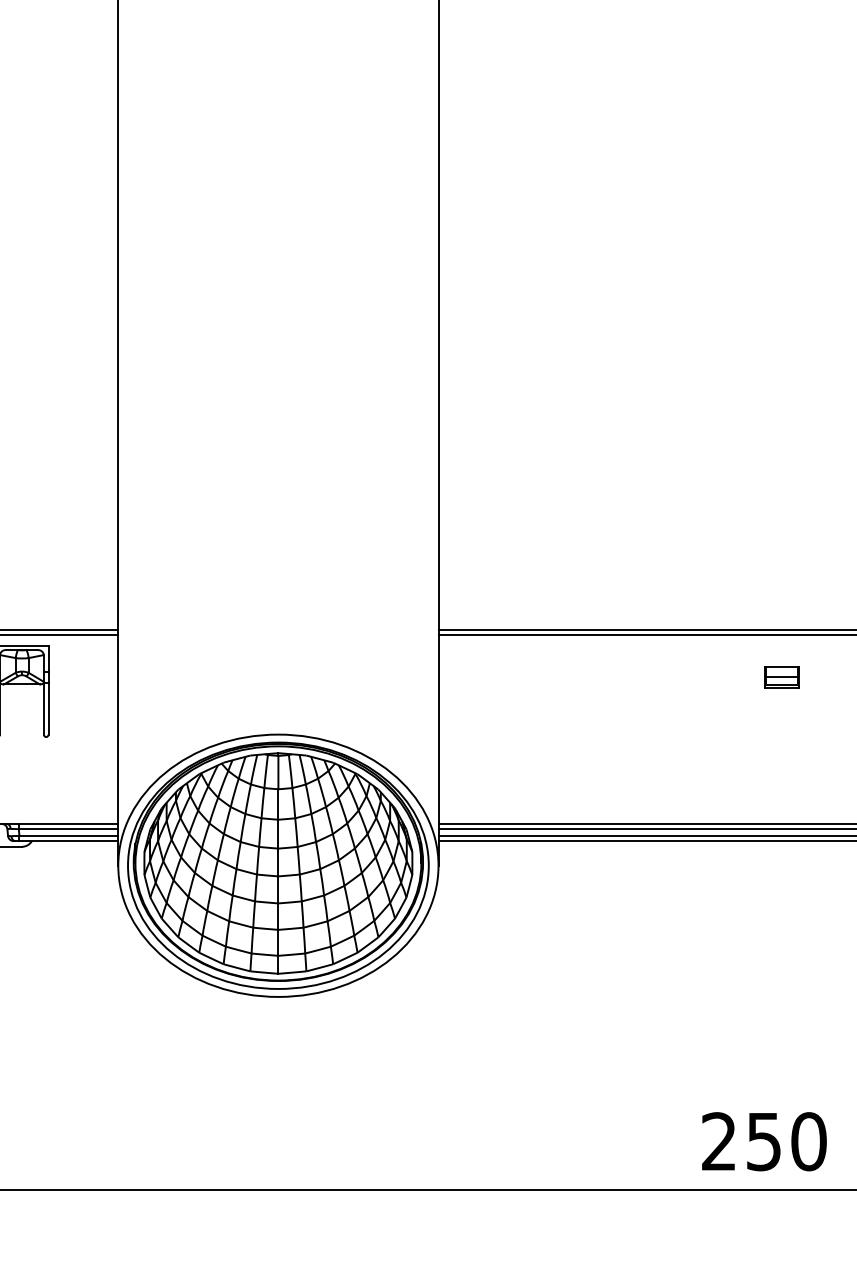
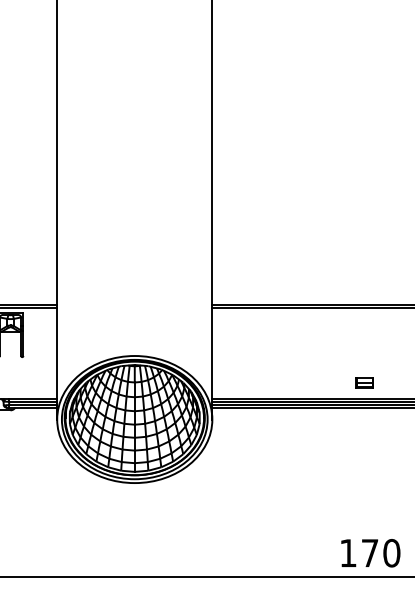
part: (781, 675) -> (364, 382), moved
text: (742, 1142) -> (359, 553), 250 -> 170

